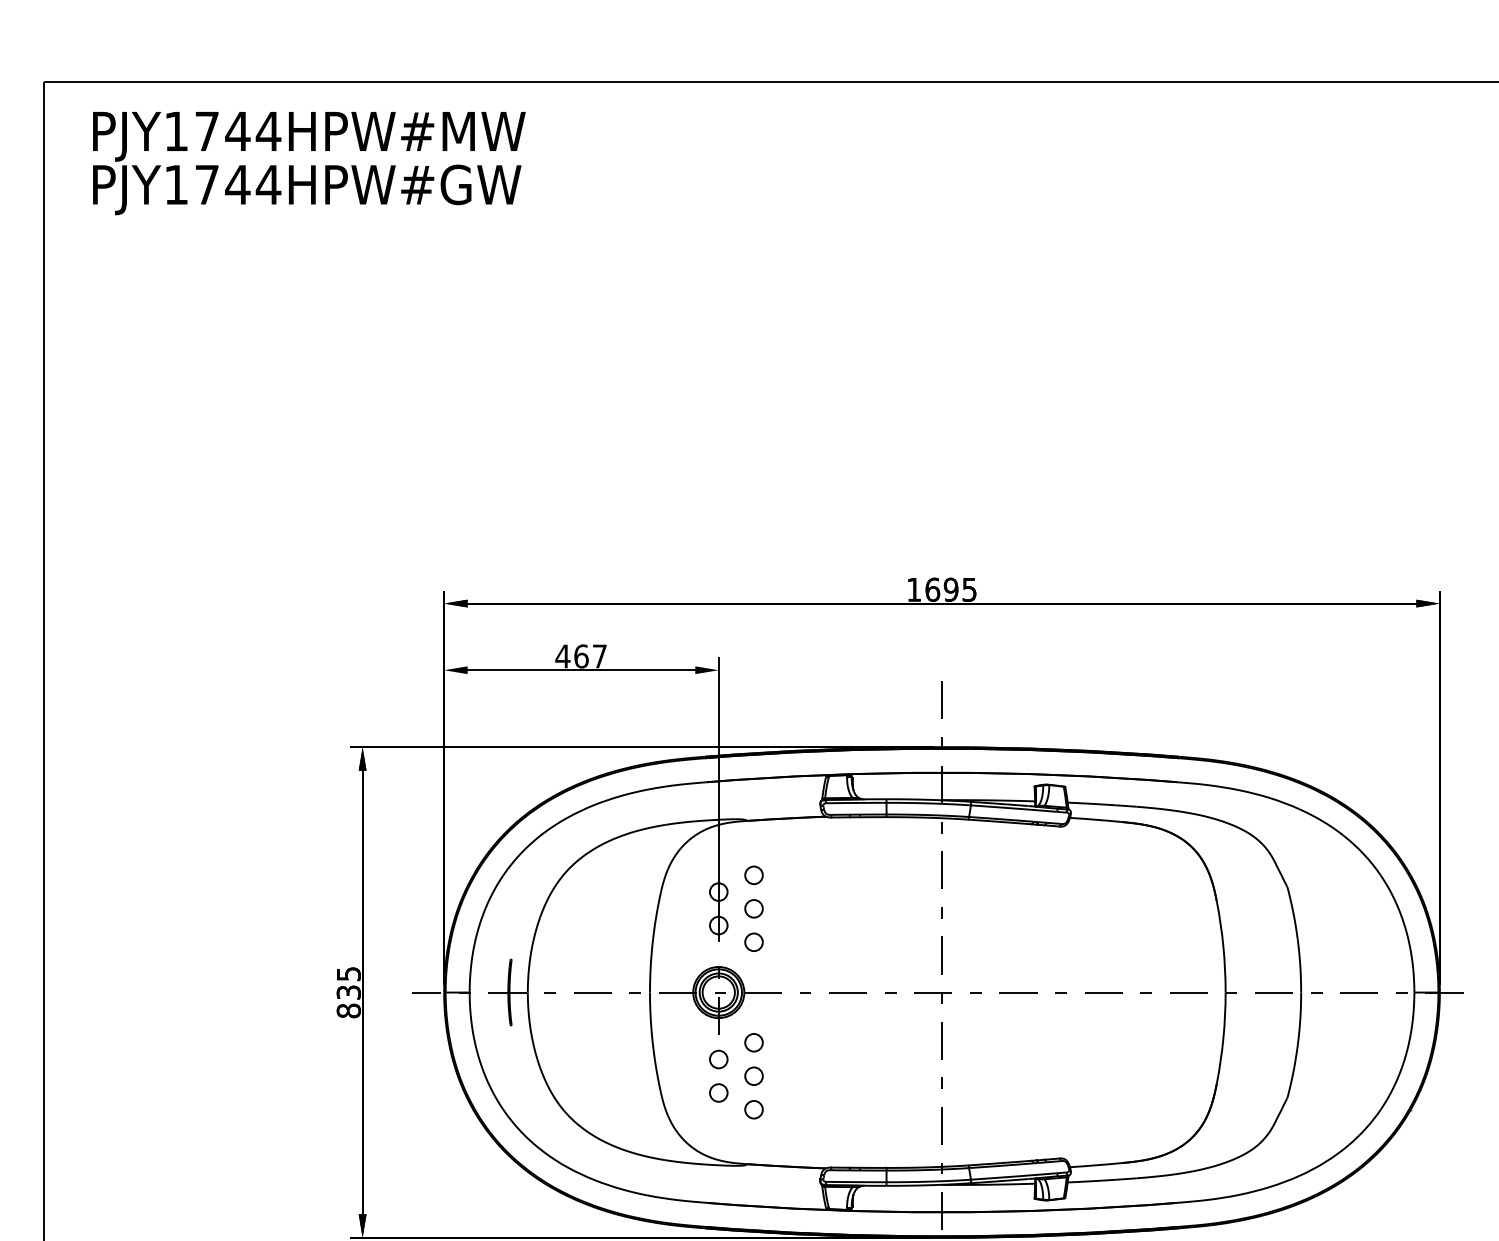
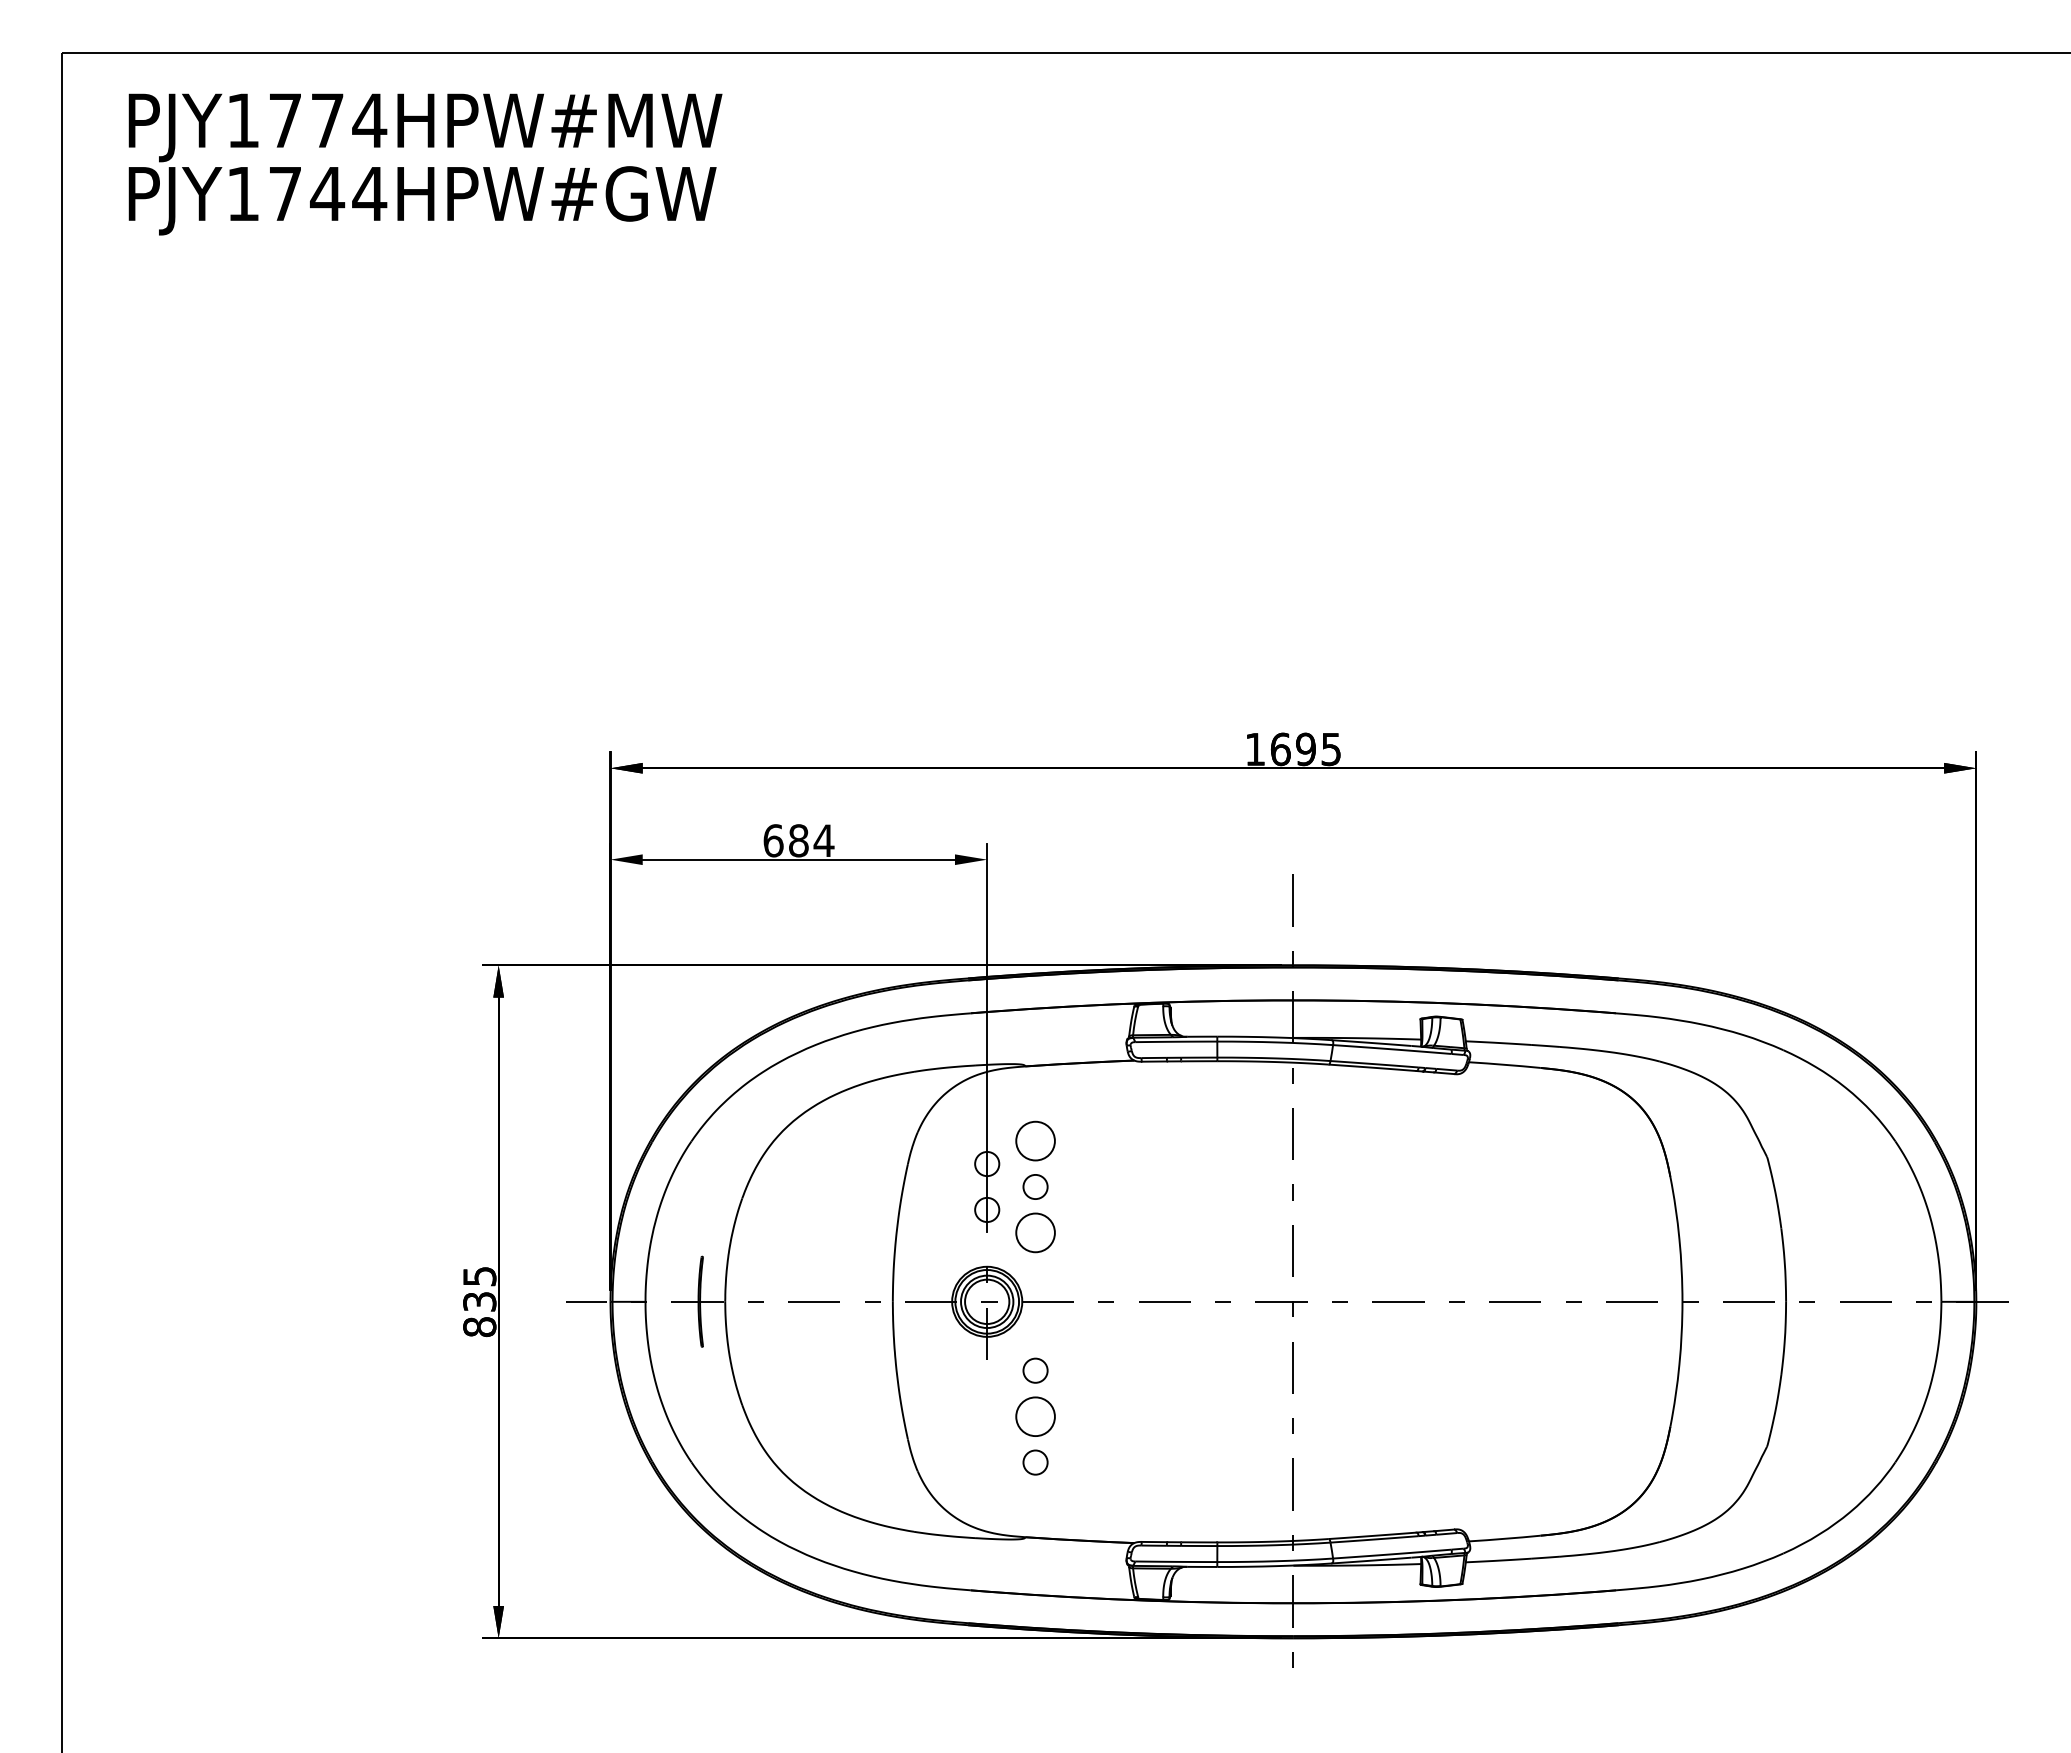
text: (237, 131) -> (327, 120), PJY1744HPW#MW -> PJY1774HPW#MW
text: (581, 656) -> (798, 840), 467 -> 684
circle: (753, 874) -> (1035, 1140), size x1.6
circle: (753, 942) -> (1035, 1232), size x1.6
circle: (718, 1059) -> (987, 1393), removed
circle: (753, 1076) -> (1035, 1416), size x1.6
circle: (718, 1092) -> (987, 1439), removed

